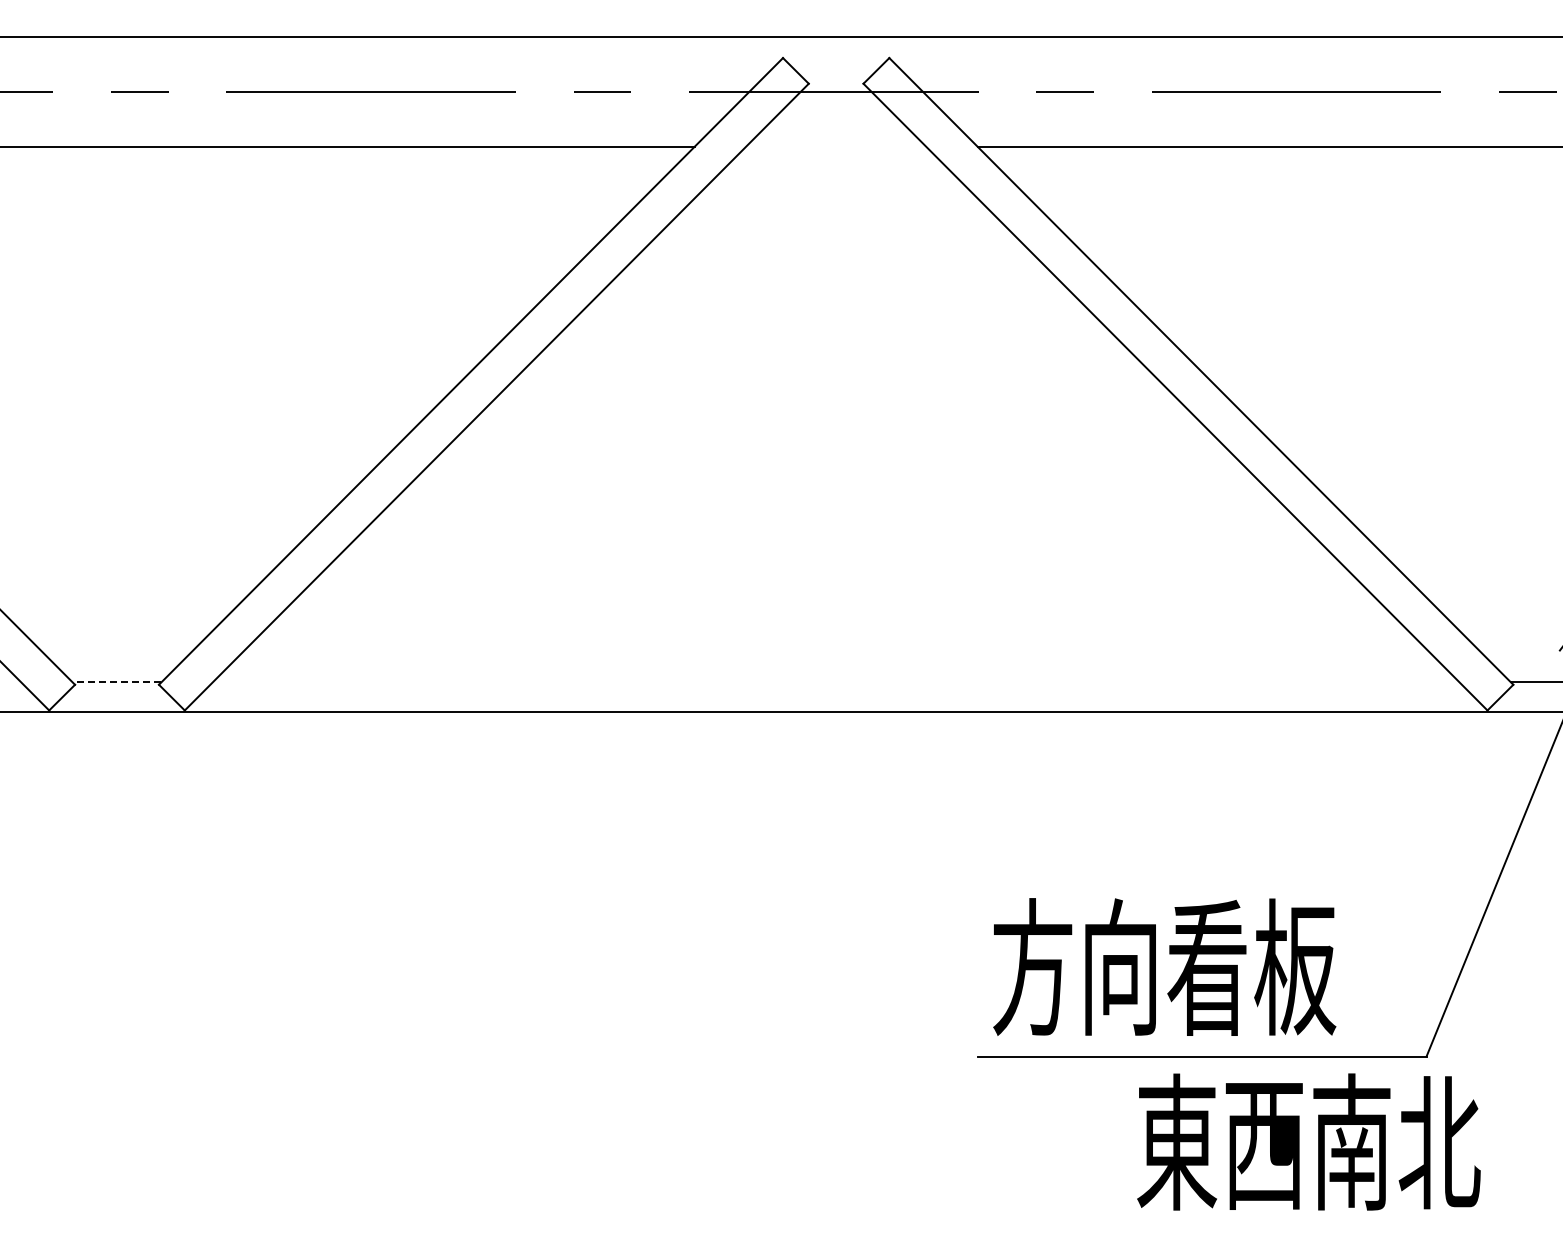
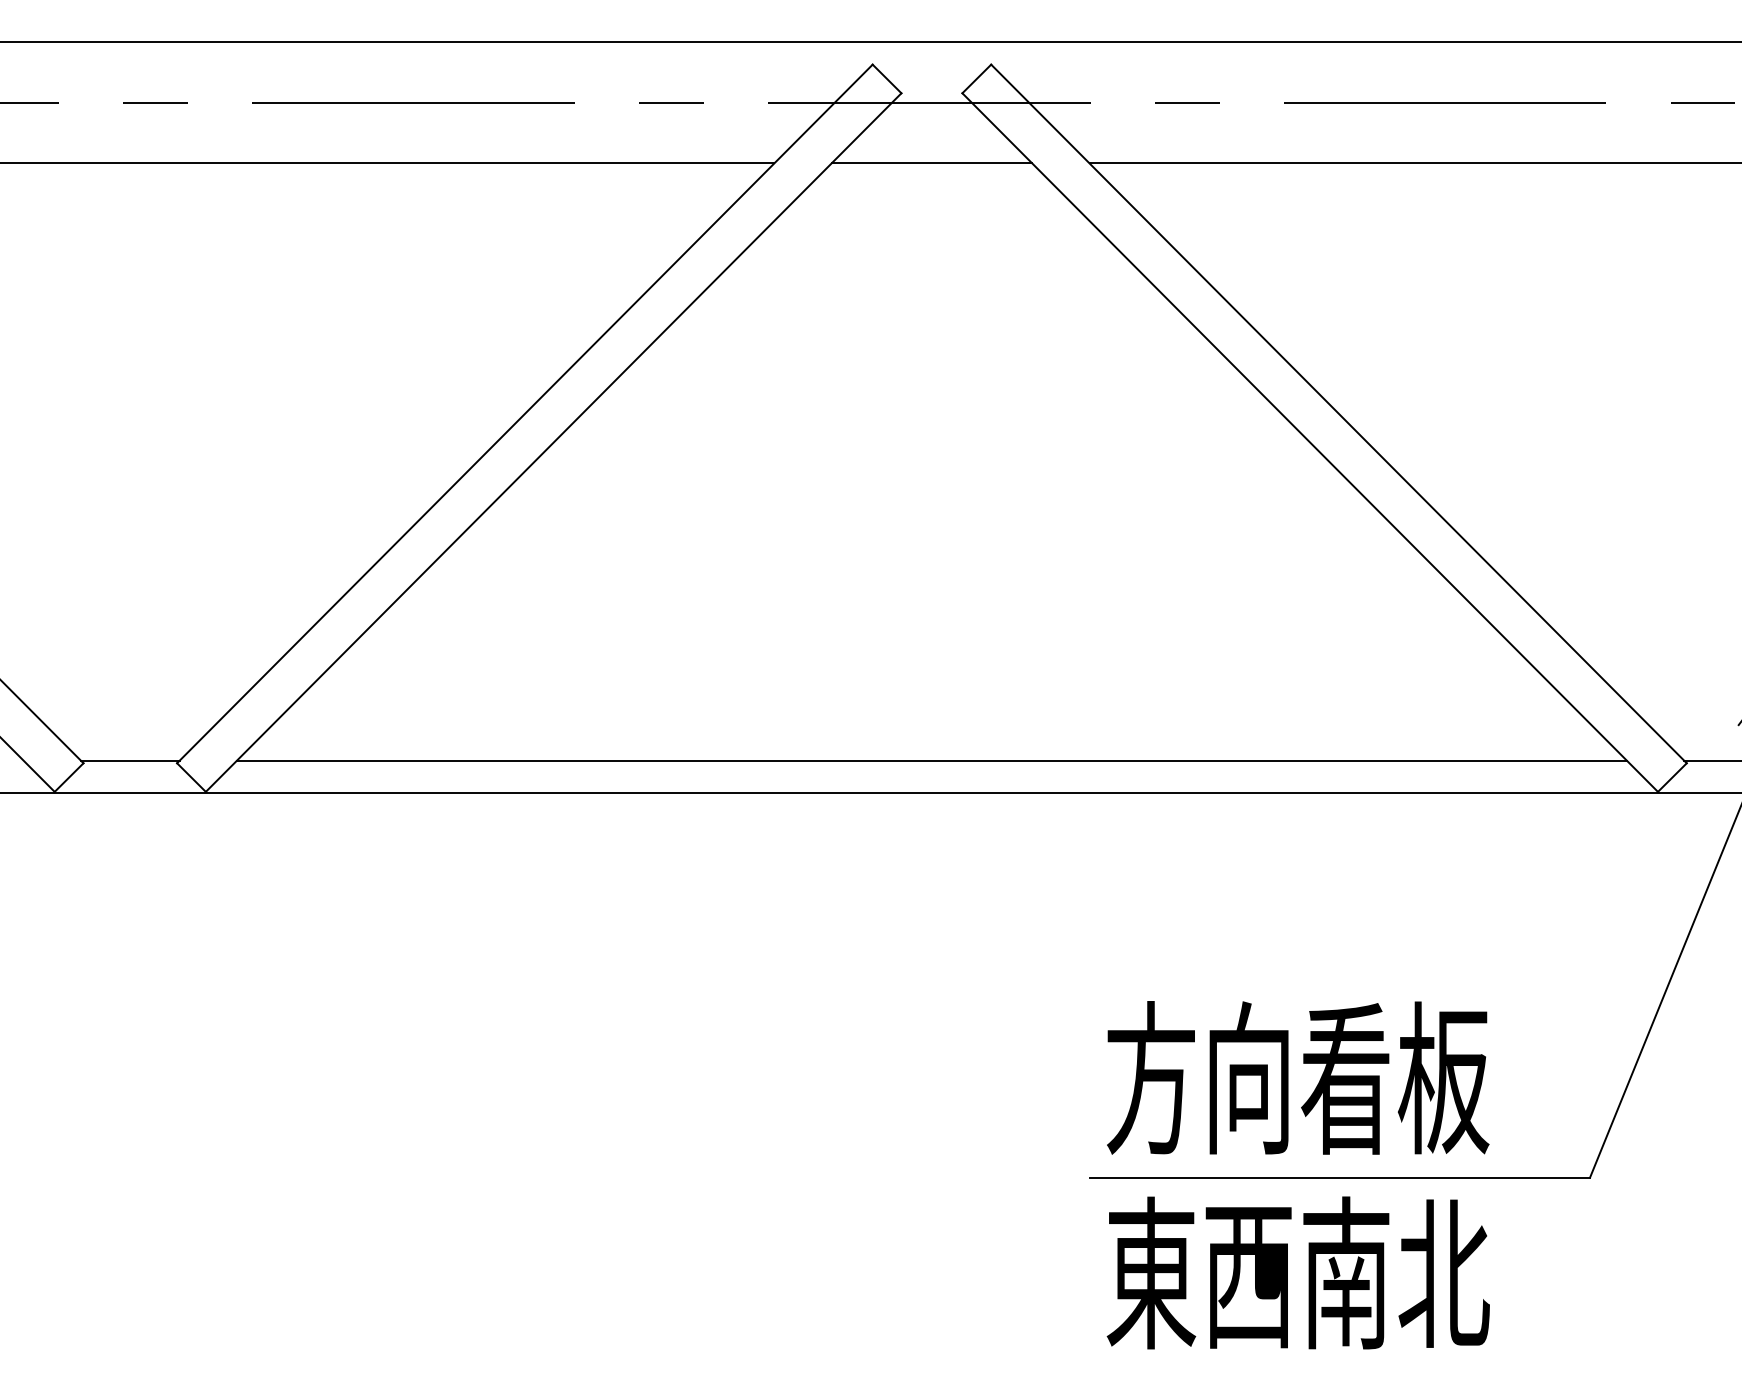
line: (836, 146) -> (932, 163), added
line: (116, 682) -> (129, 760), dashed -> solid
line: (835, 682) -> (931, 760), added
text: (1308, 1141) -> (1297, 1272), moved

